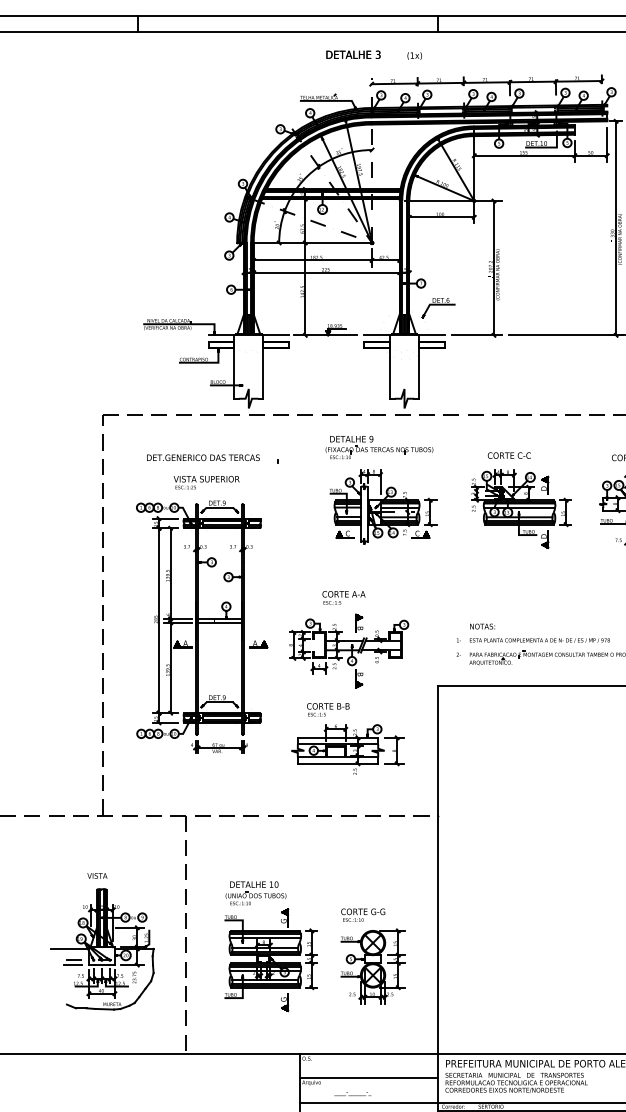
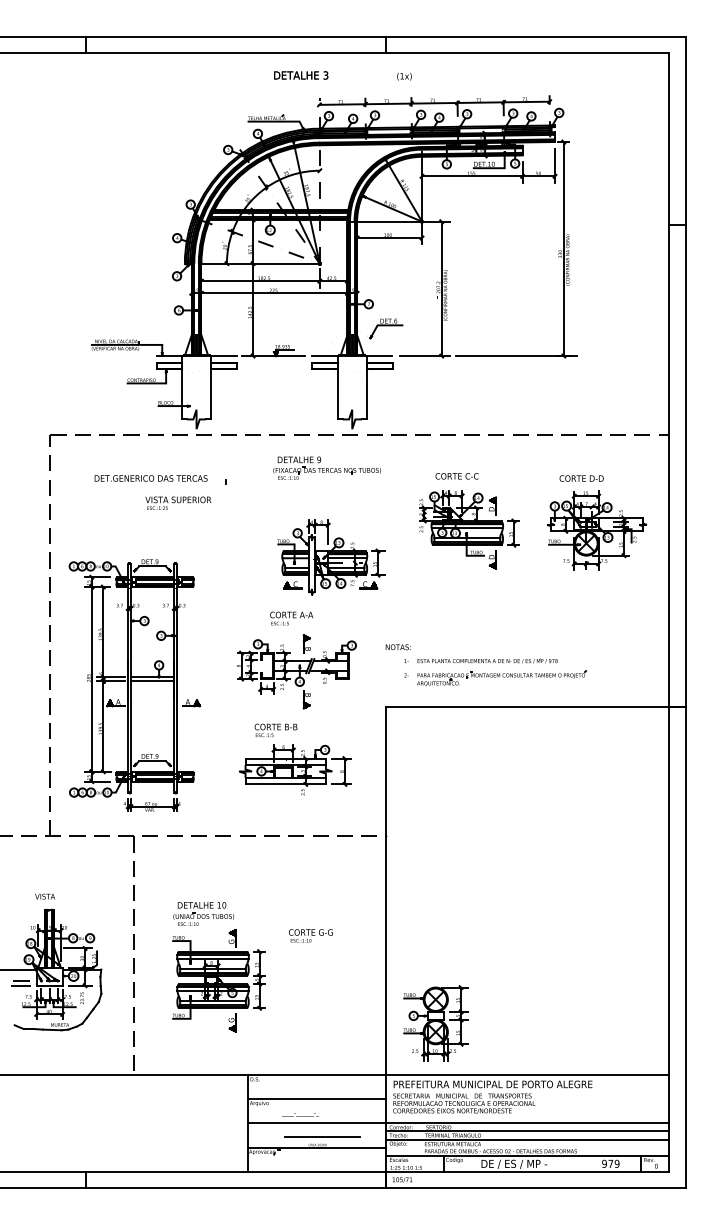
text: (414, 55) -> (404, 76), moved
text: (206, 481) -> (178, 502), moved
part: (383, 506) -> (331, 557), moved
part: (201, 626) -> (134, 685), moved
text: (481, 626) -> (397, 647), moved
part: (372, 966) -> (435, 1023), moved

